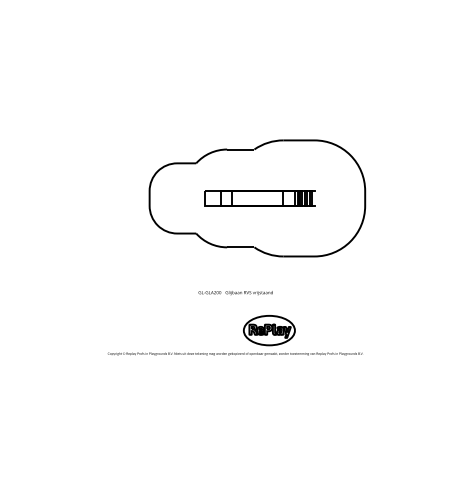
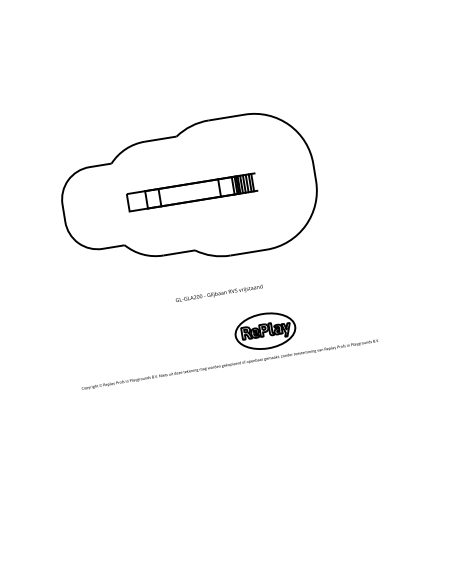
part: (257, 198) -> (189, 192), moved

